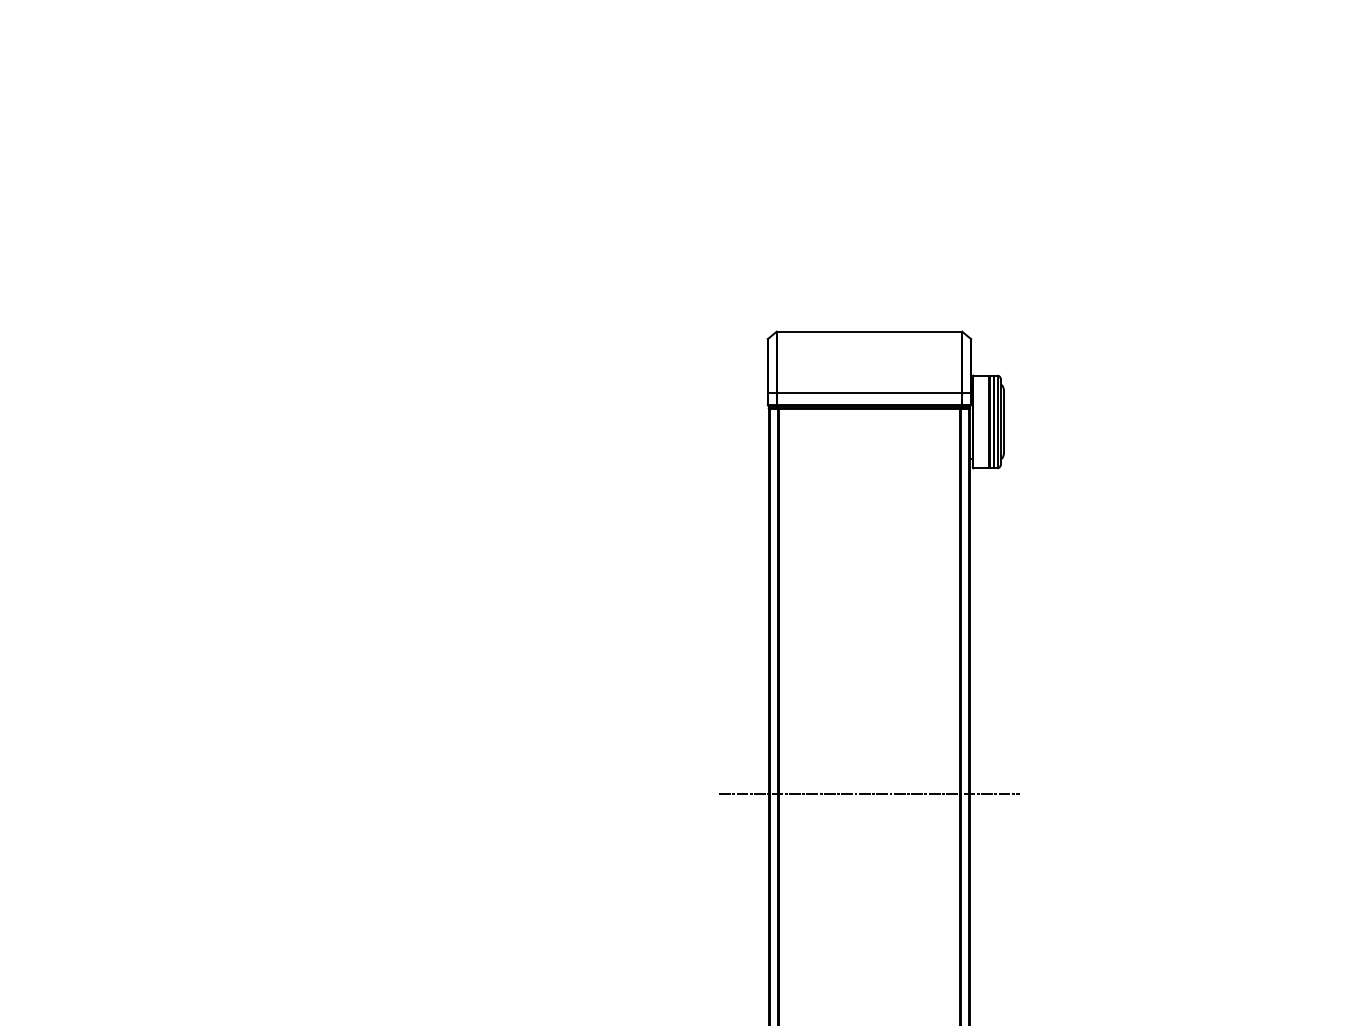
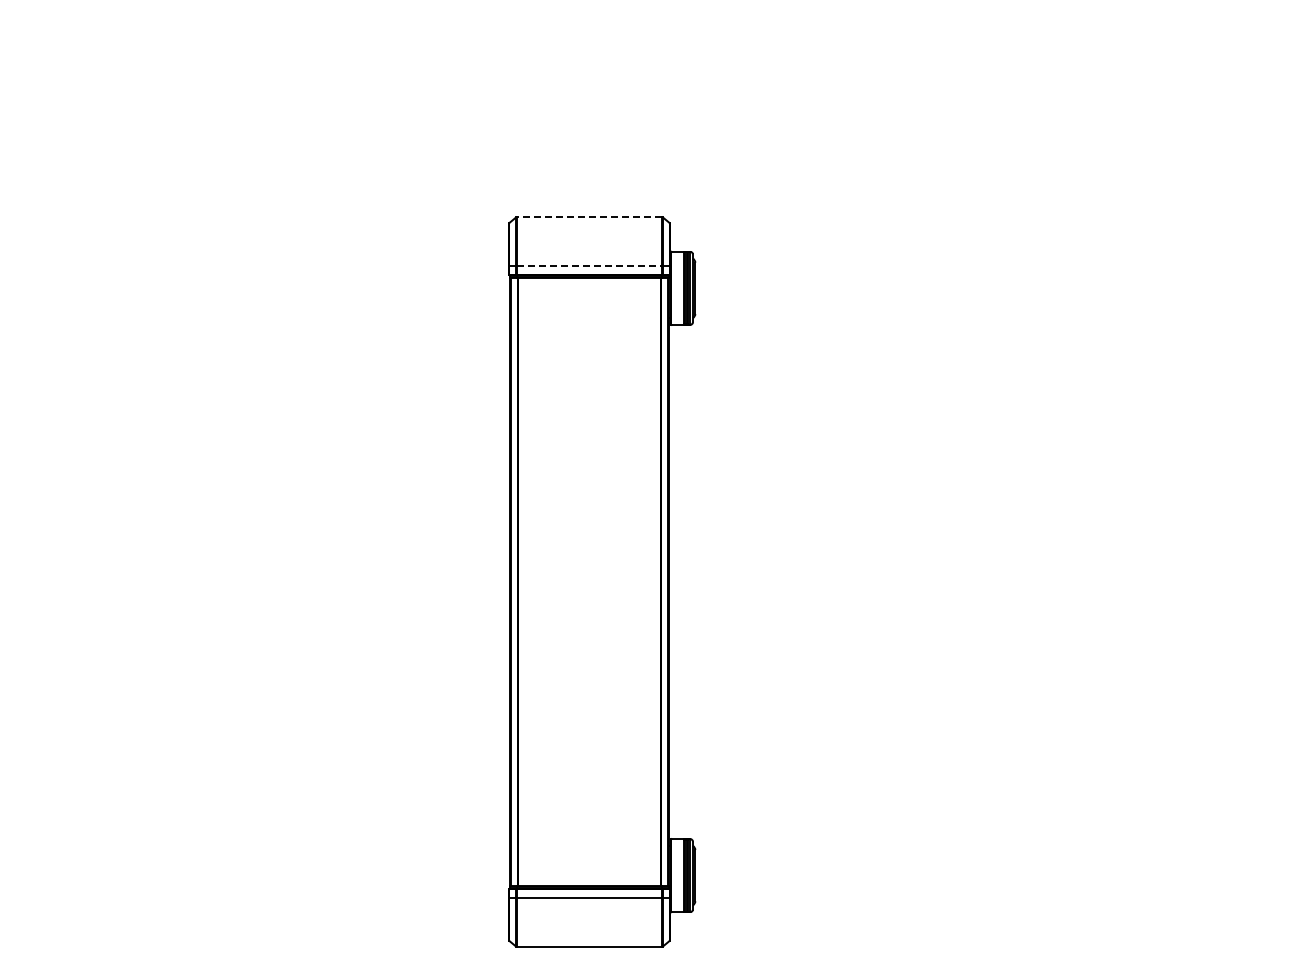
line: (869, 332) -> (589, 217), solid -> dashed
line: (869, 392) -> (589, 265), solid -> dashed
line: (869, 795) -> (589, 582), removed

